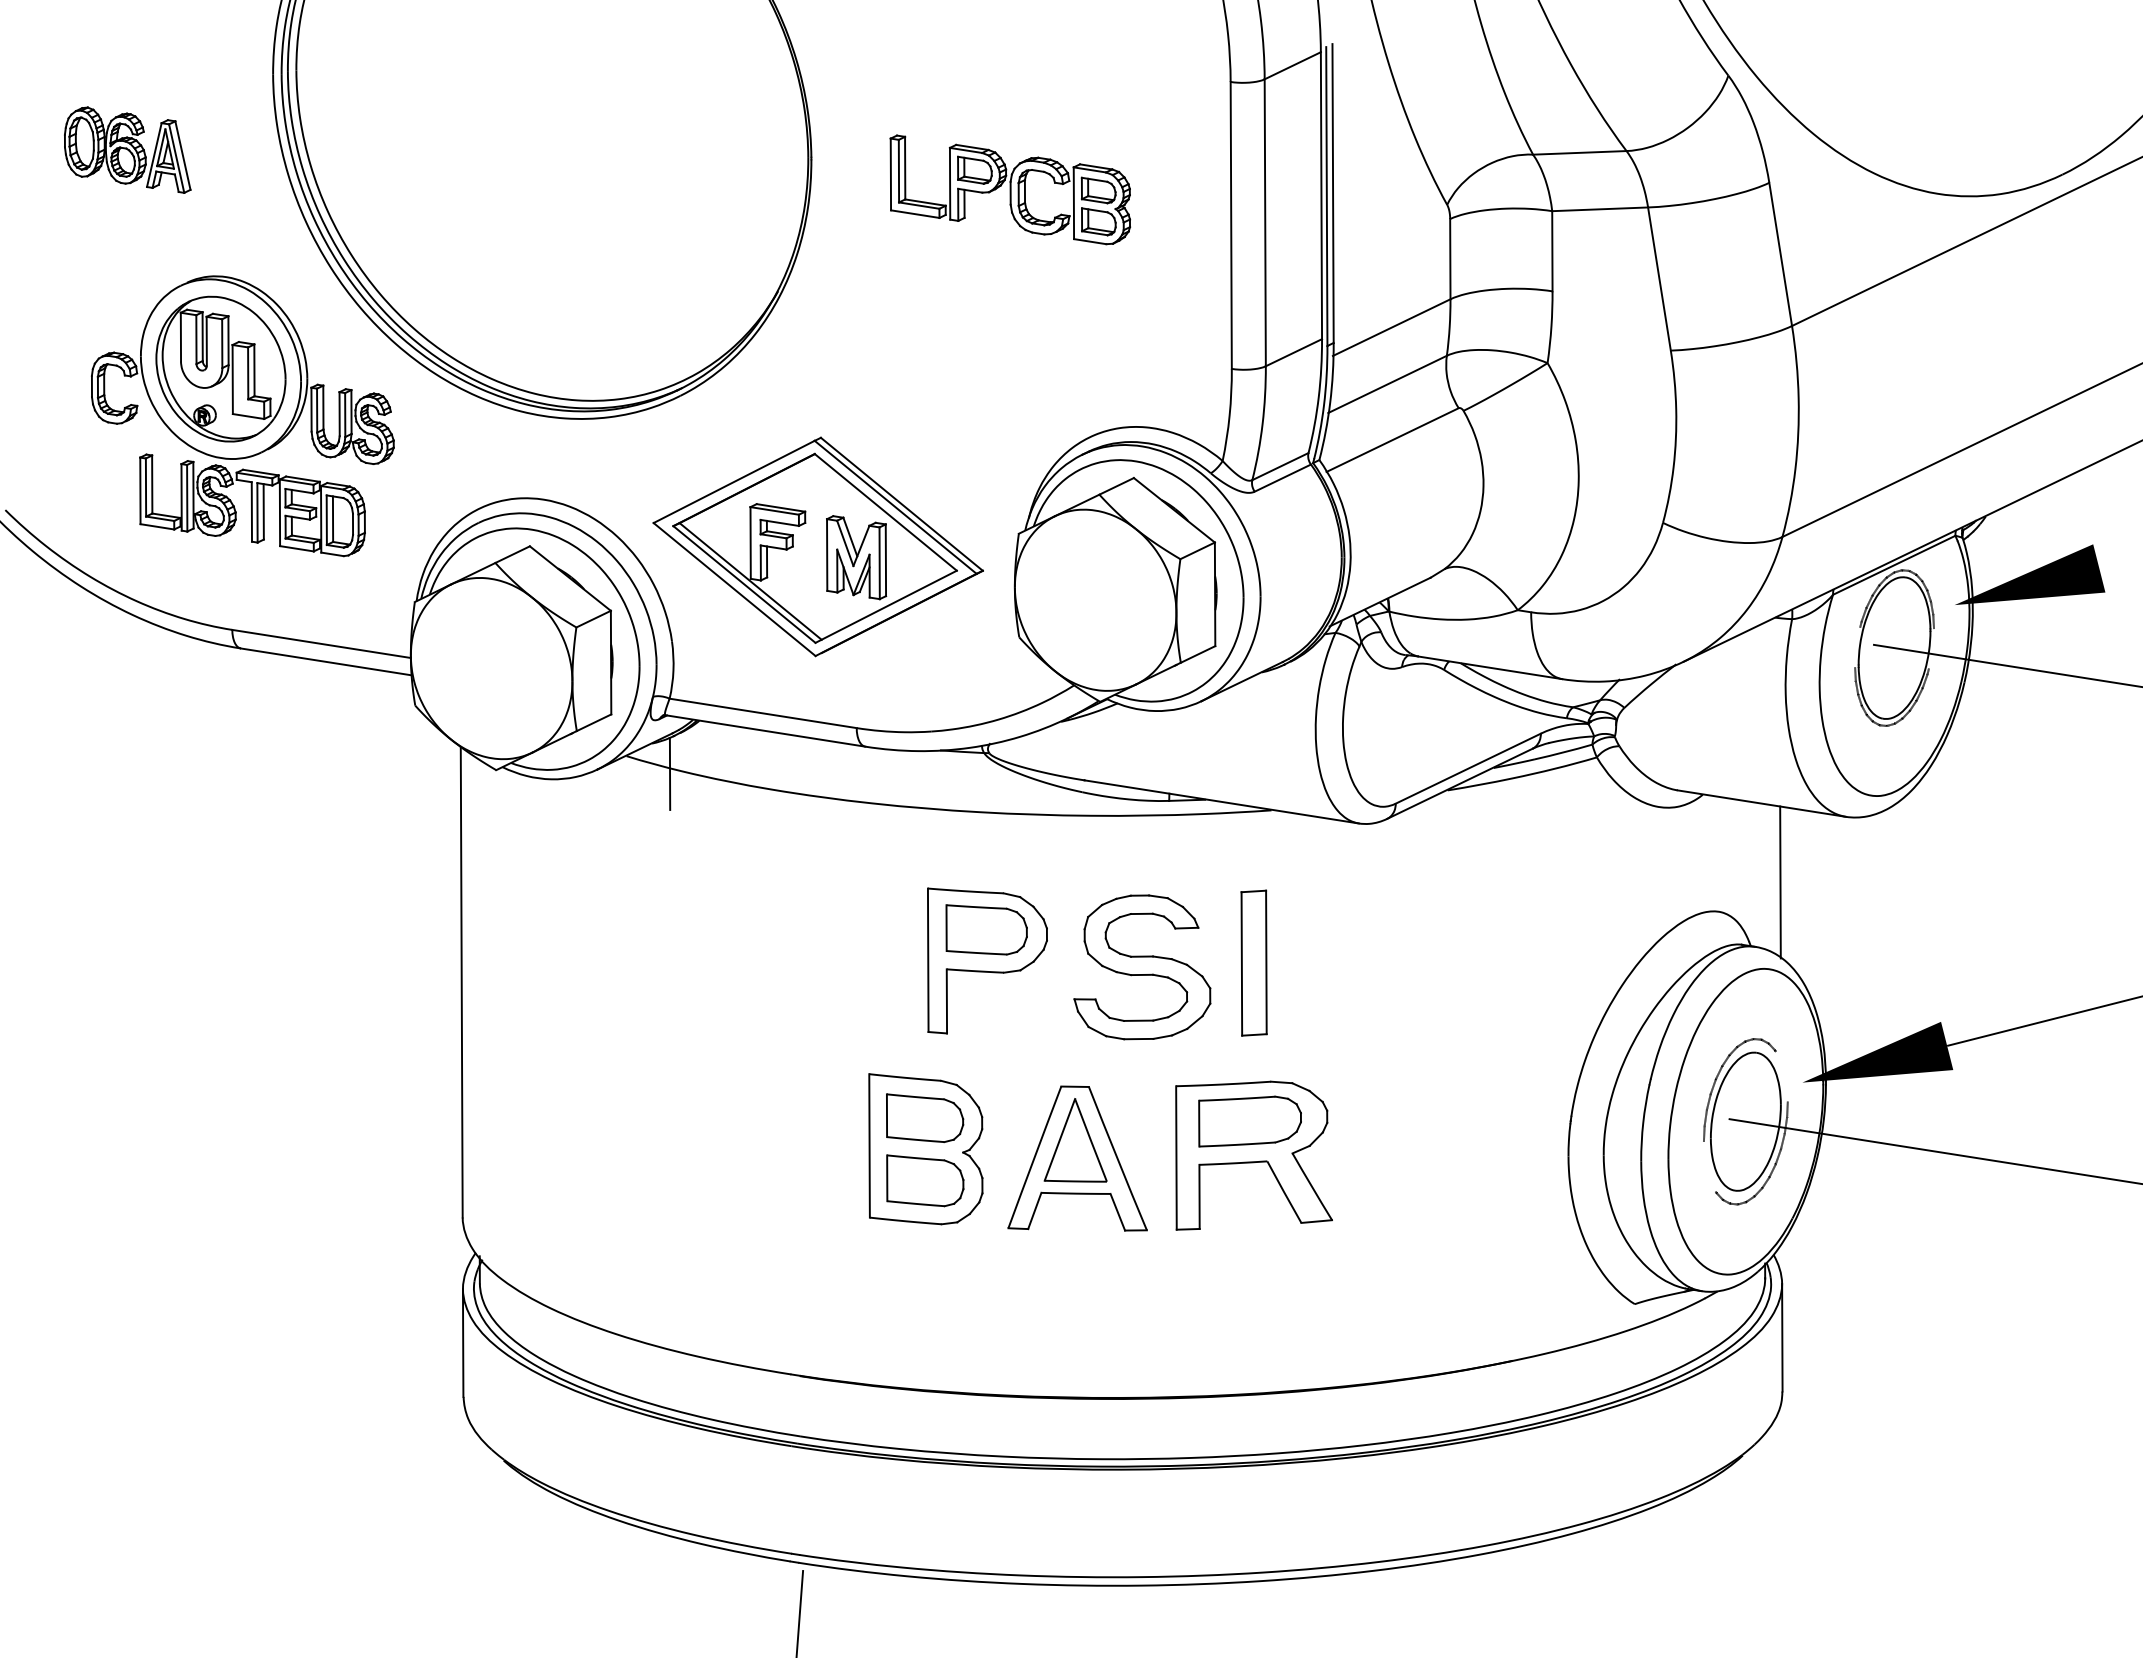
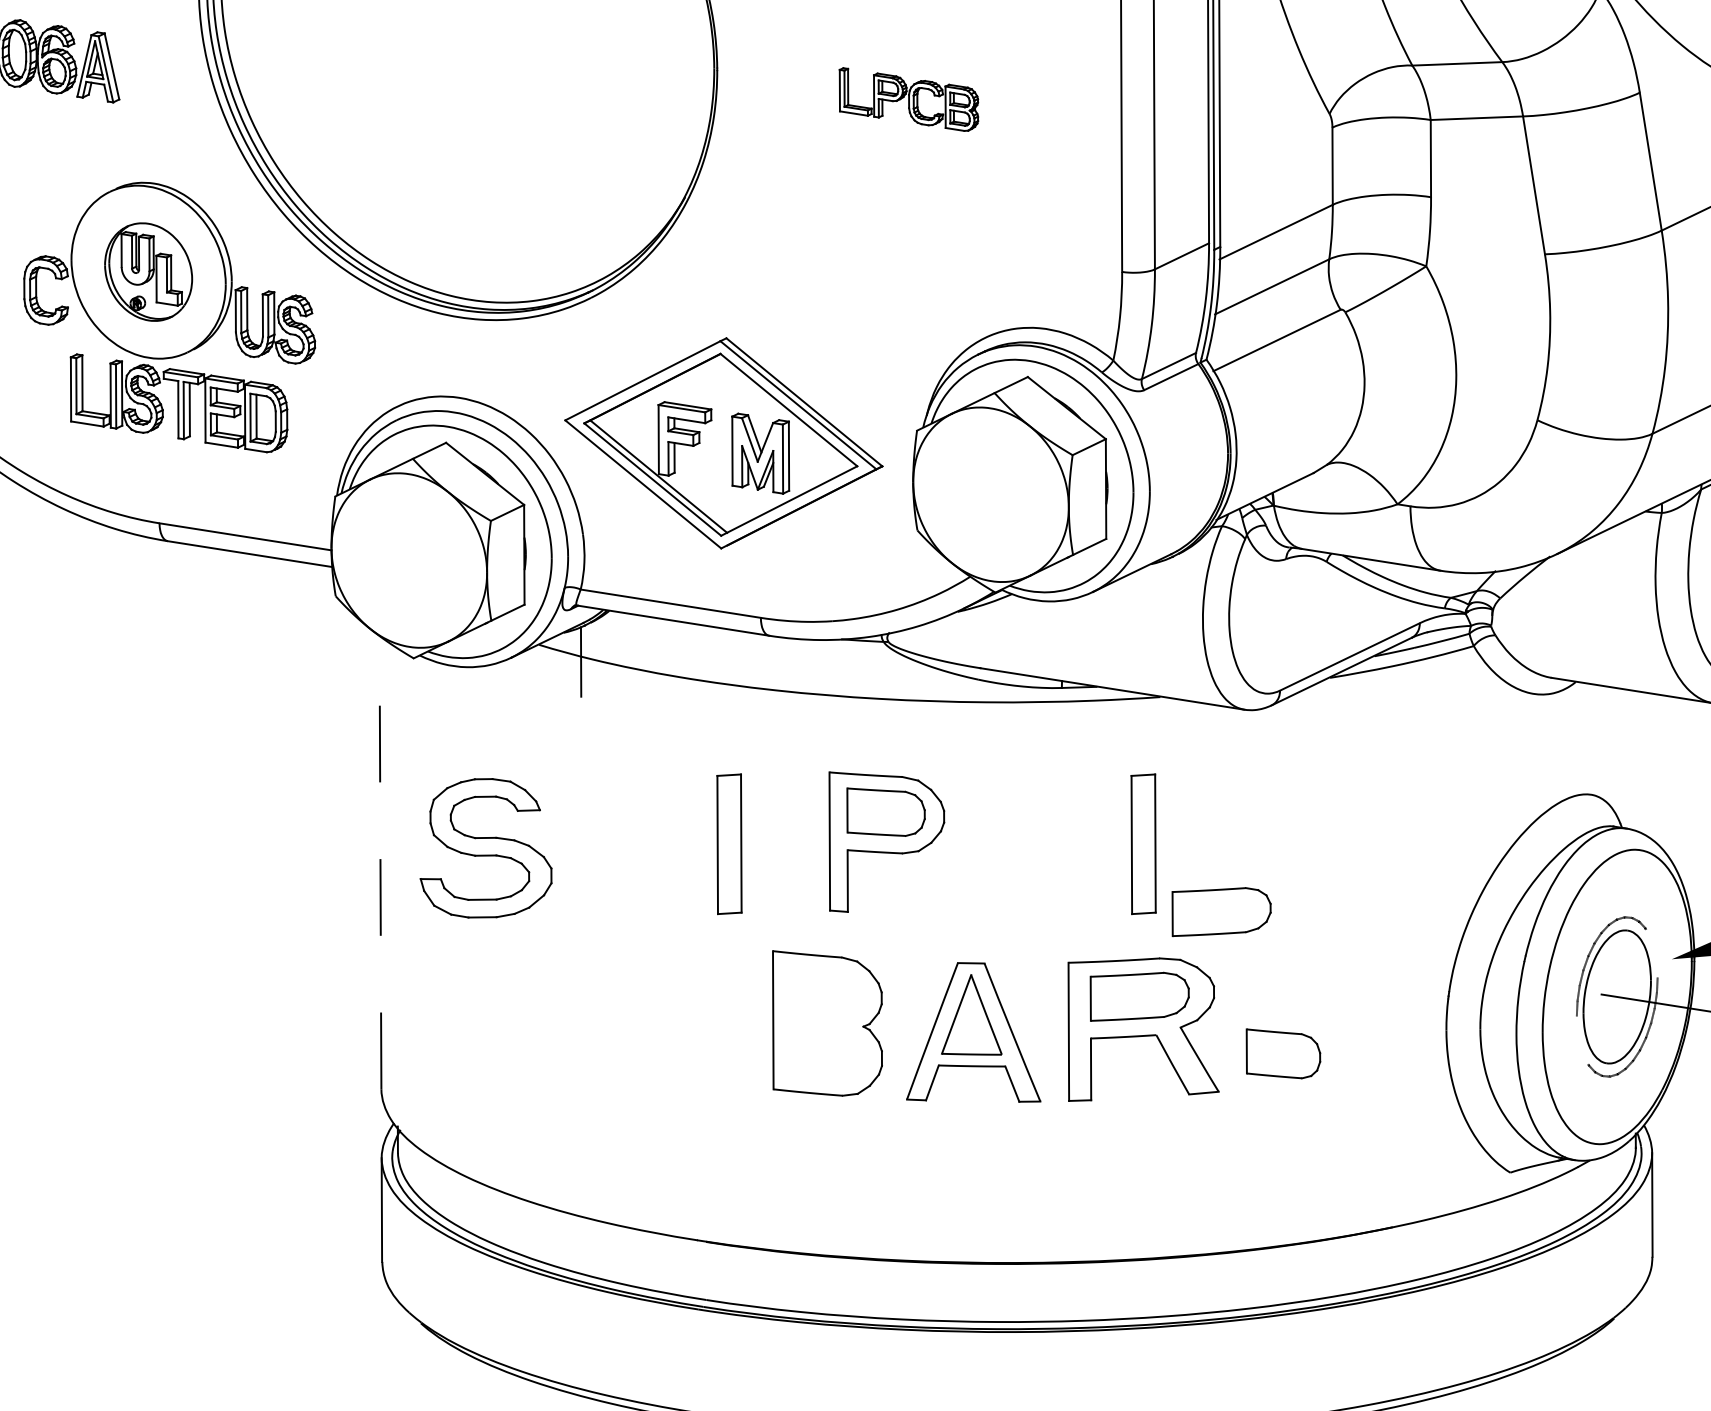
part: (1010, 189) -> (909, 99), size x0.6
part: (220, 368) -> (148, 271), size x0.7
line: (1780, 882) -> (1650, 766), removed
part: (823, 962) -> (728, 843), added
part: (1142, 967) -> (486, 848), moved
line: (461, 981) -> (380, 861), solid -> dashed
part: (1334, 1033) -> (1221, 911), added
part: (925, 1117) -> (827, 992), removed
part: (925, 1180) -> (1283, 1053), moved

